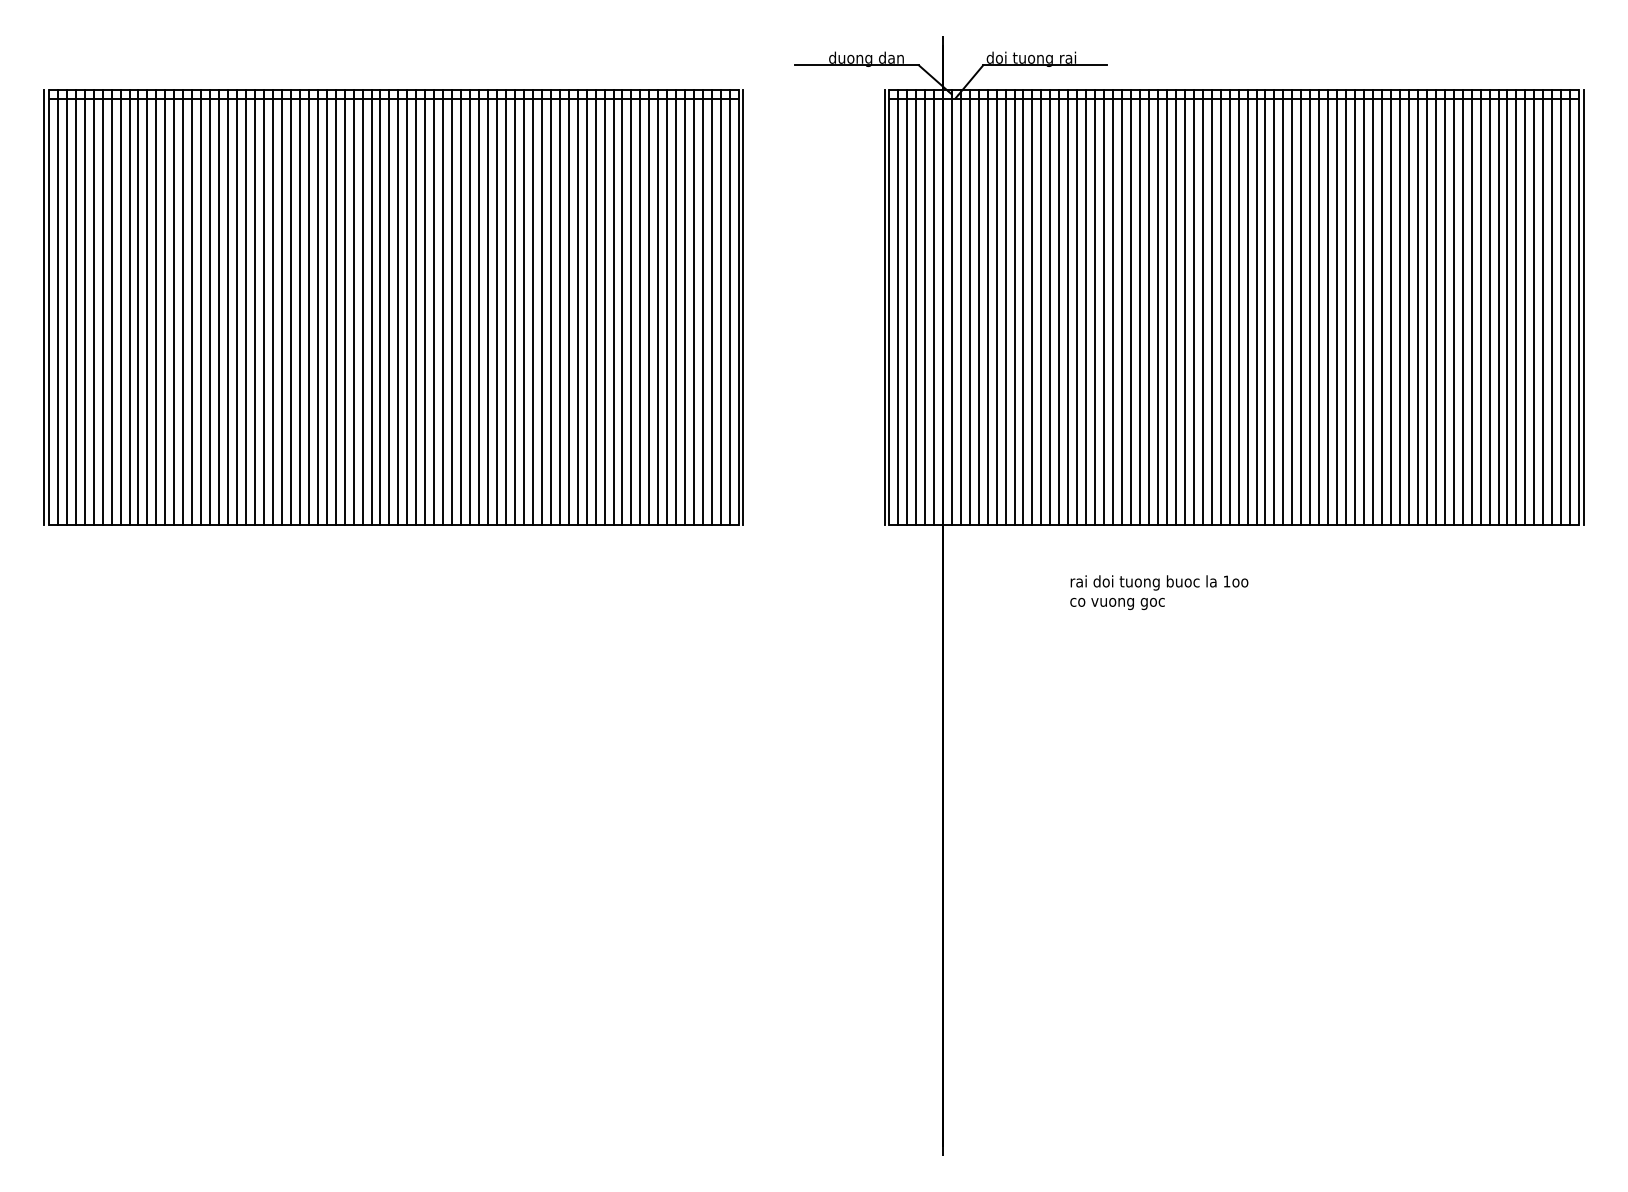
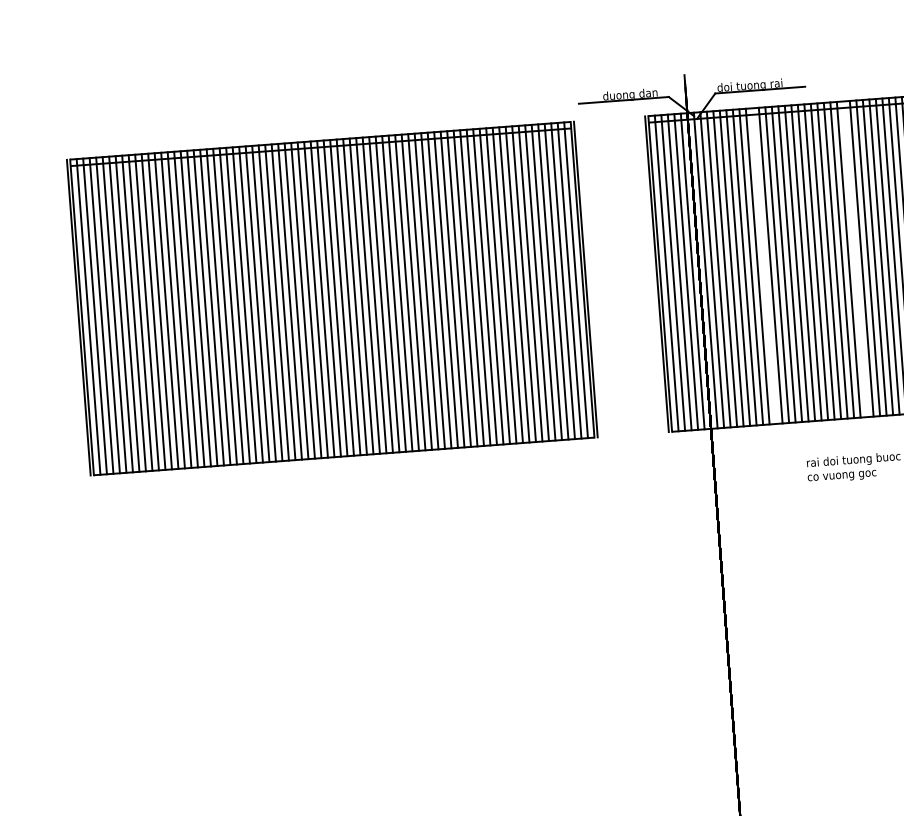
line: (1032, 306) -> (764, 265), removed
line: (1157, 306) -> (854, 258), removed
part: (393, 307) -> (332, 298), moved

